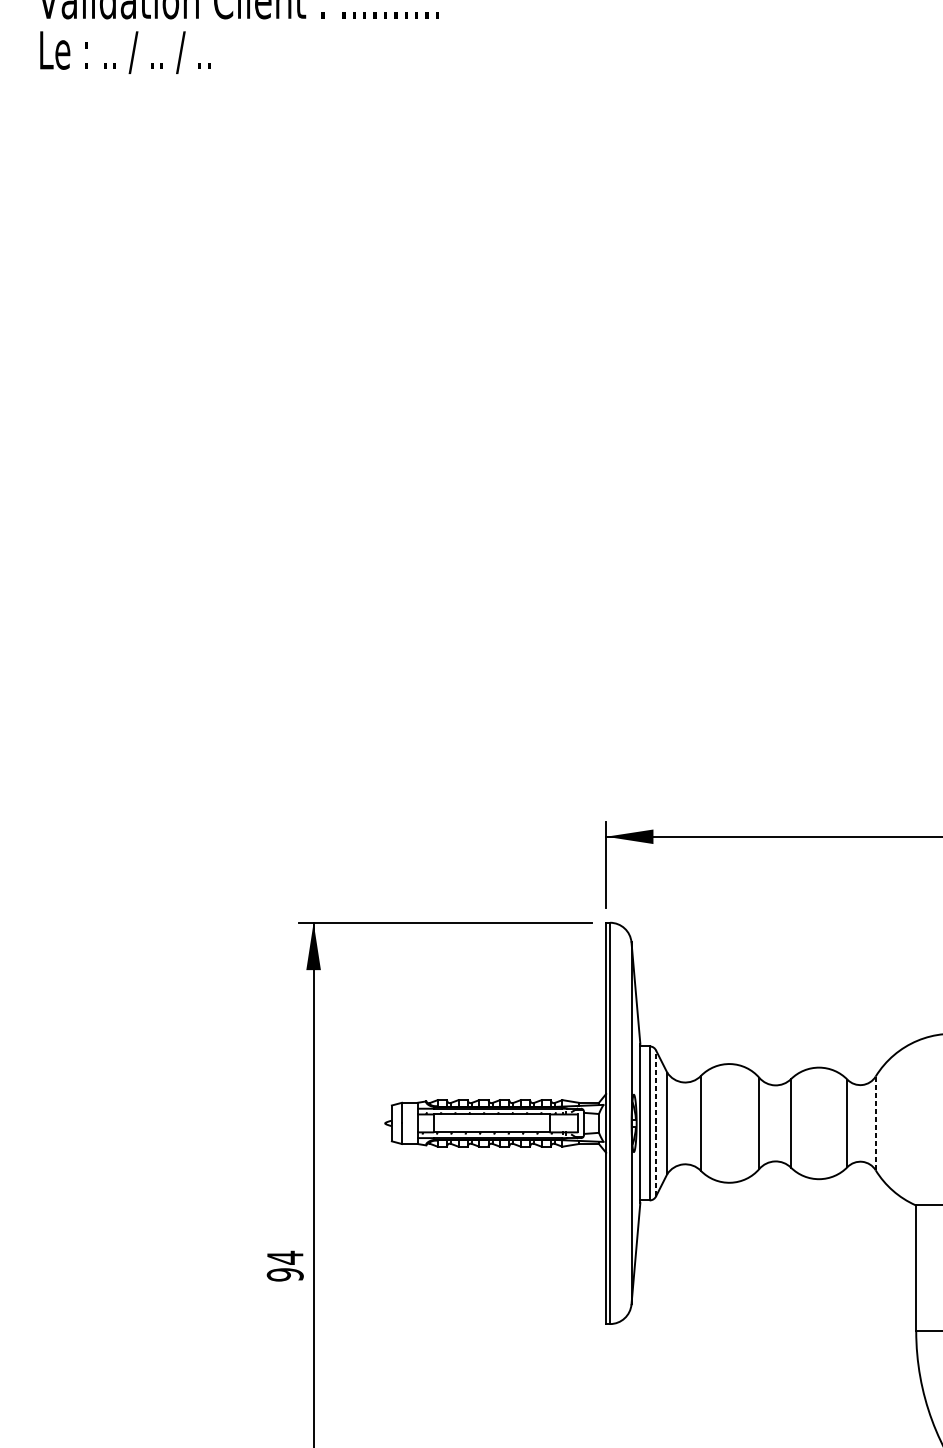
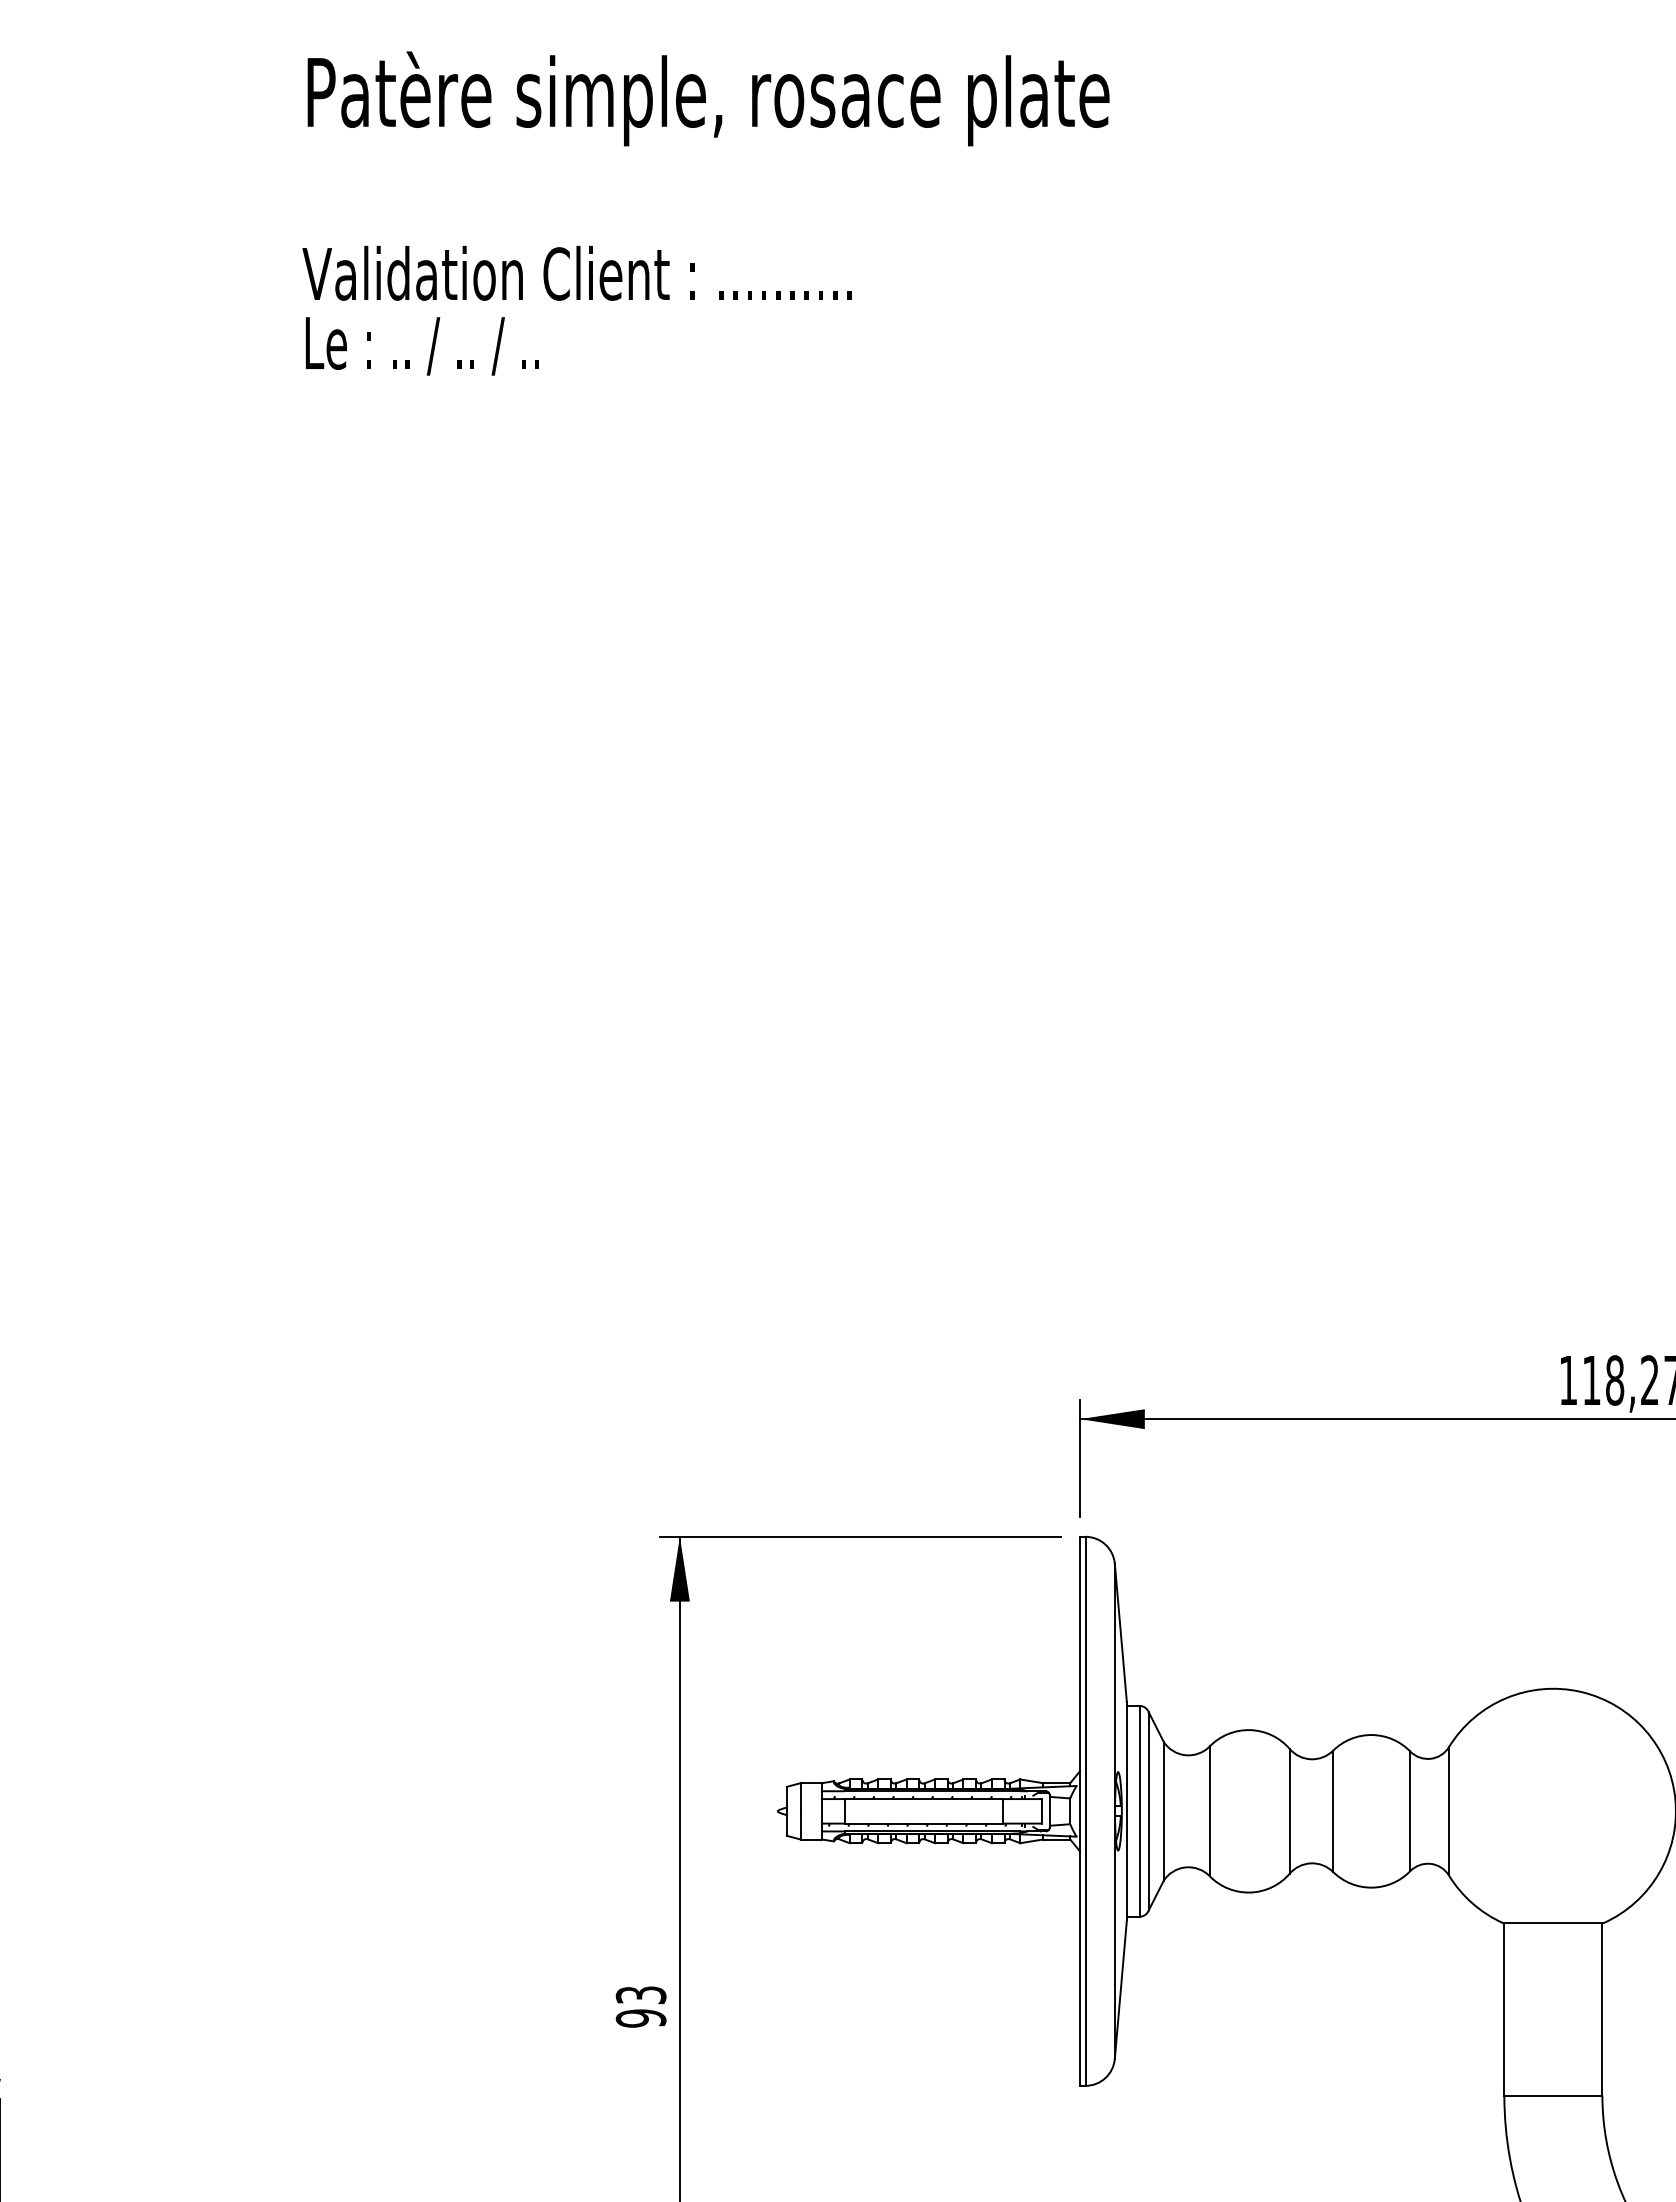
line: (656, 1122) -> (1148, 1810), dashed -> solid
line: (875, 1122) -> (1448, 1810), dashed -> solid
text: (284, 1257) -> (640, 1994), 94 -> 93

